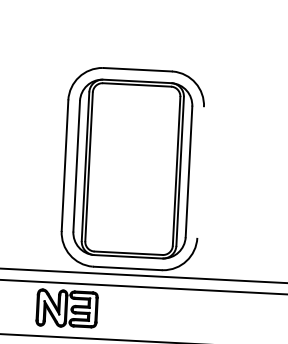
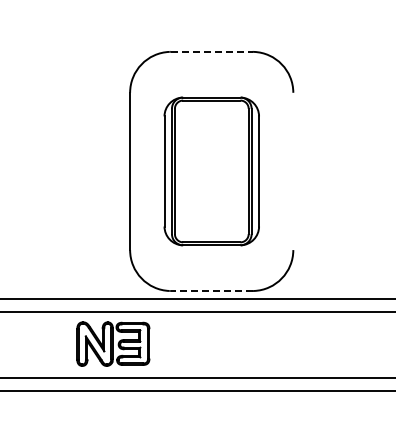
line: (137, 69) -> (211, 51), solid -> dashed
part: (132, 169) -> (211, 171), size x0.7
line: (127, 268) -> (211, 291), solid -> dashed
part: (67, 308) -> (113, 343), moved

